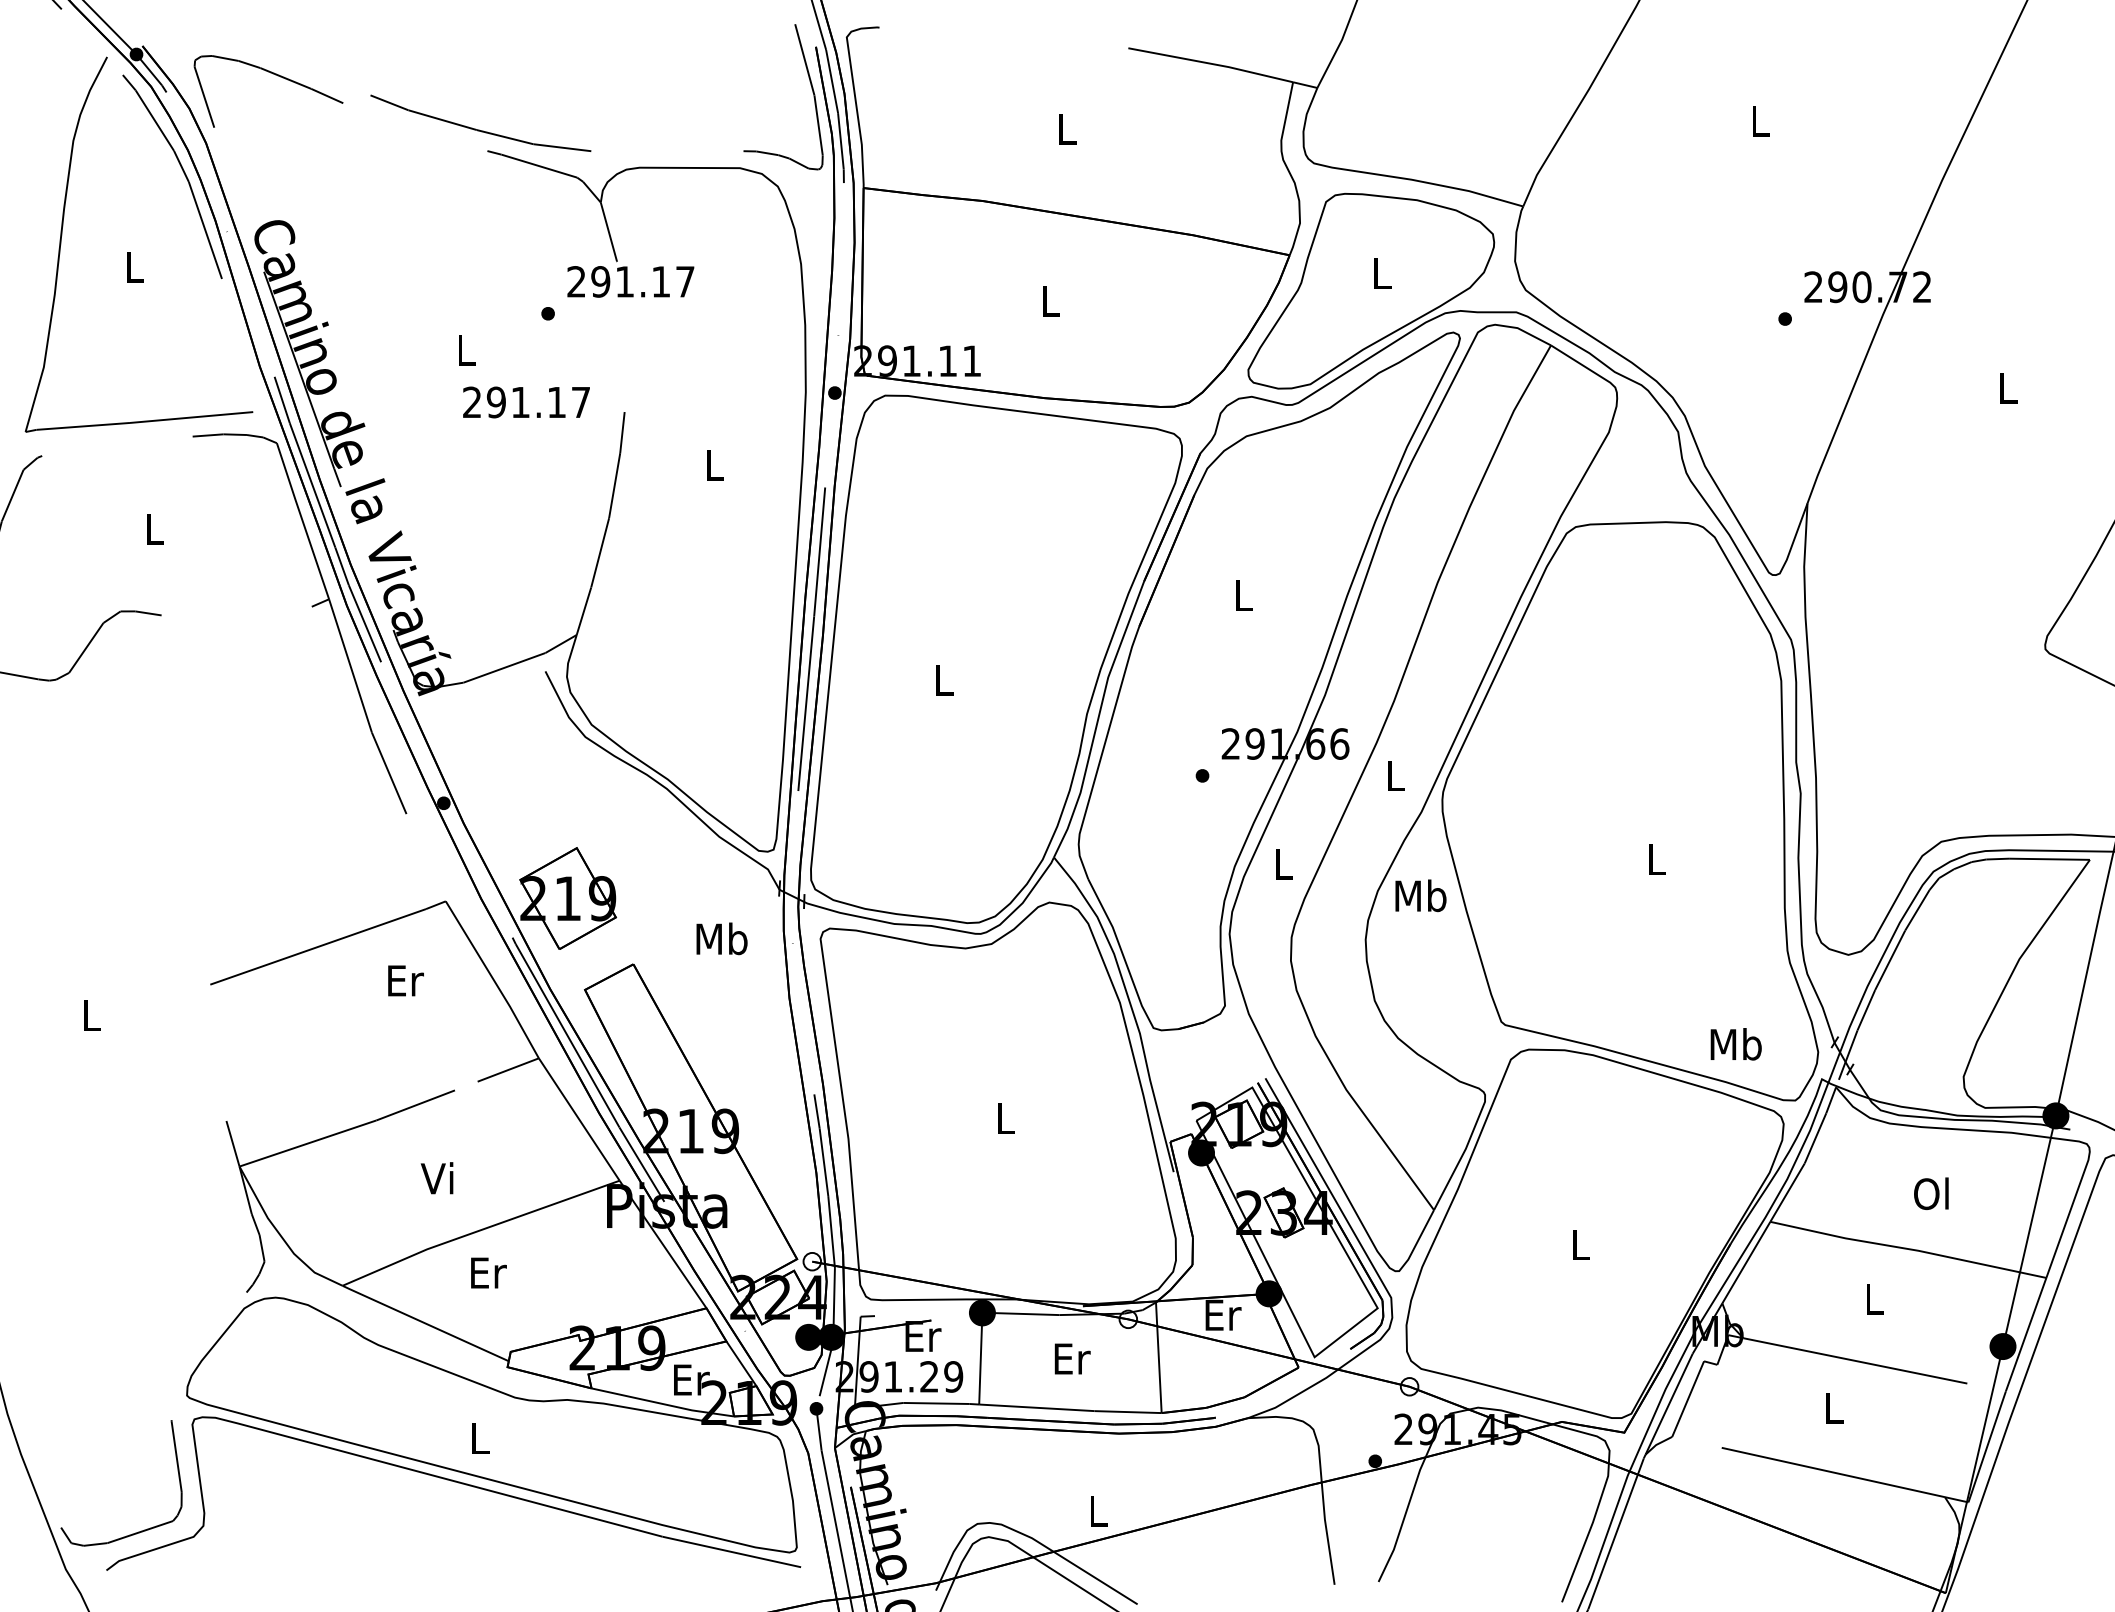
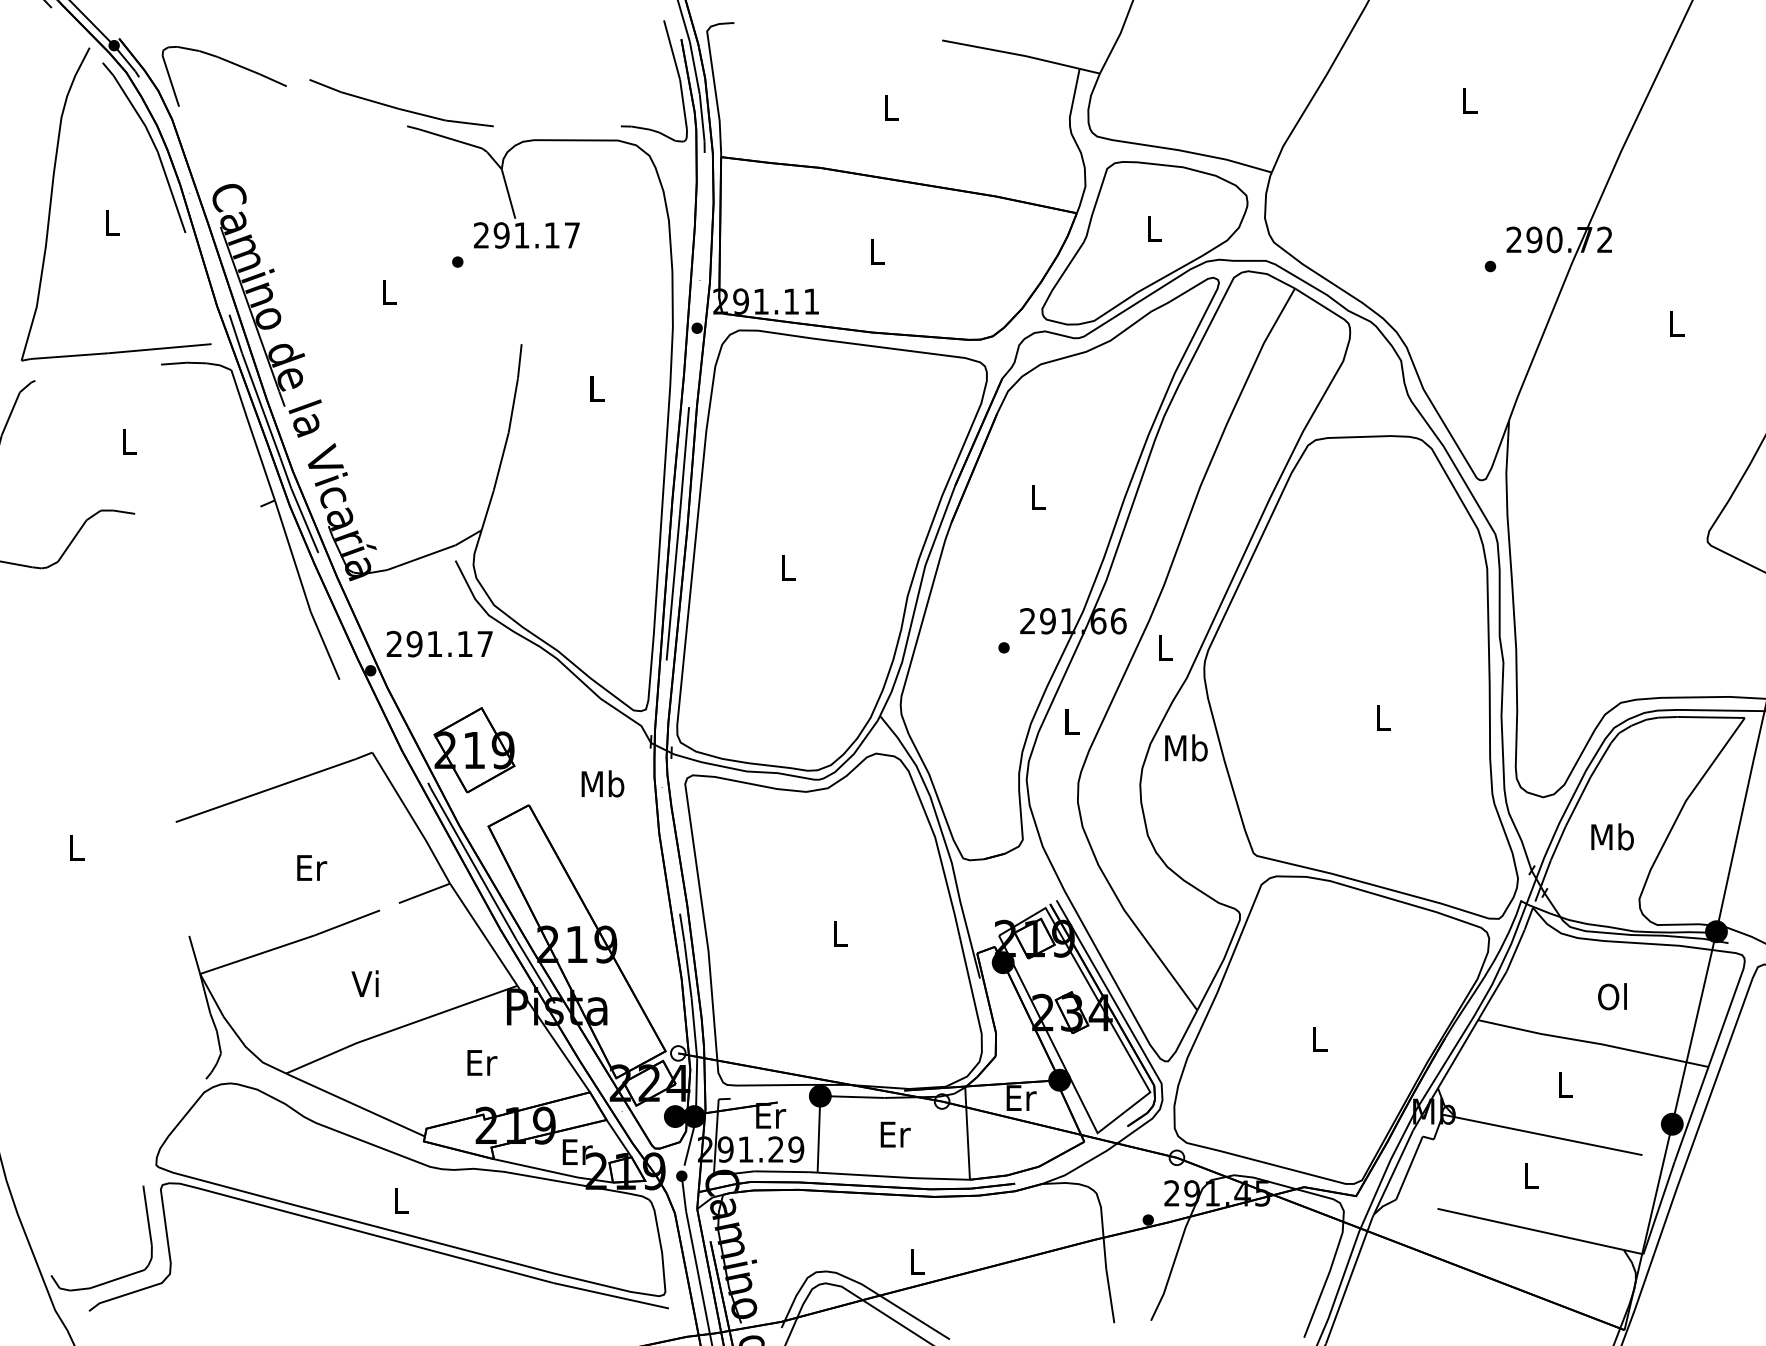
text: (526, 401) -> (439, 643), moved
text: (406, 980) -> (312, 867), moved
text: (1736, 1043) -> (1612, 836), moved
text: (489, 1272) -> (482, 1062), moved

